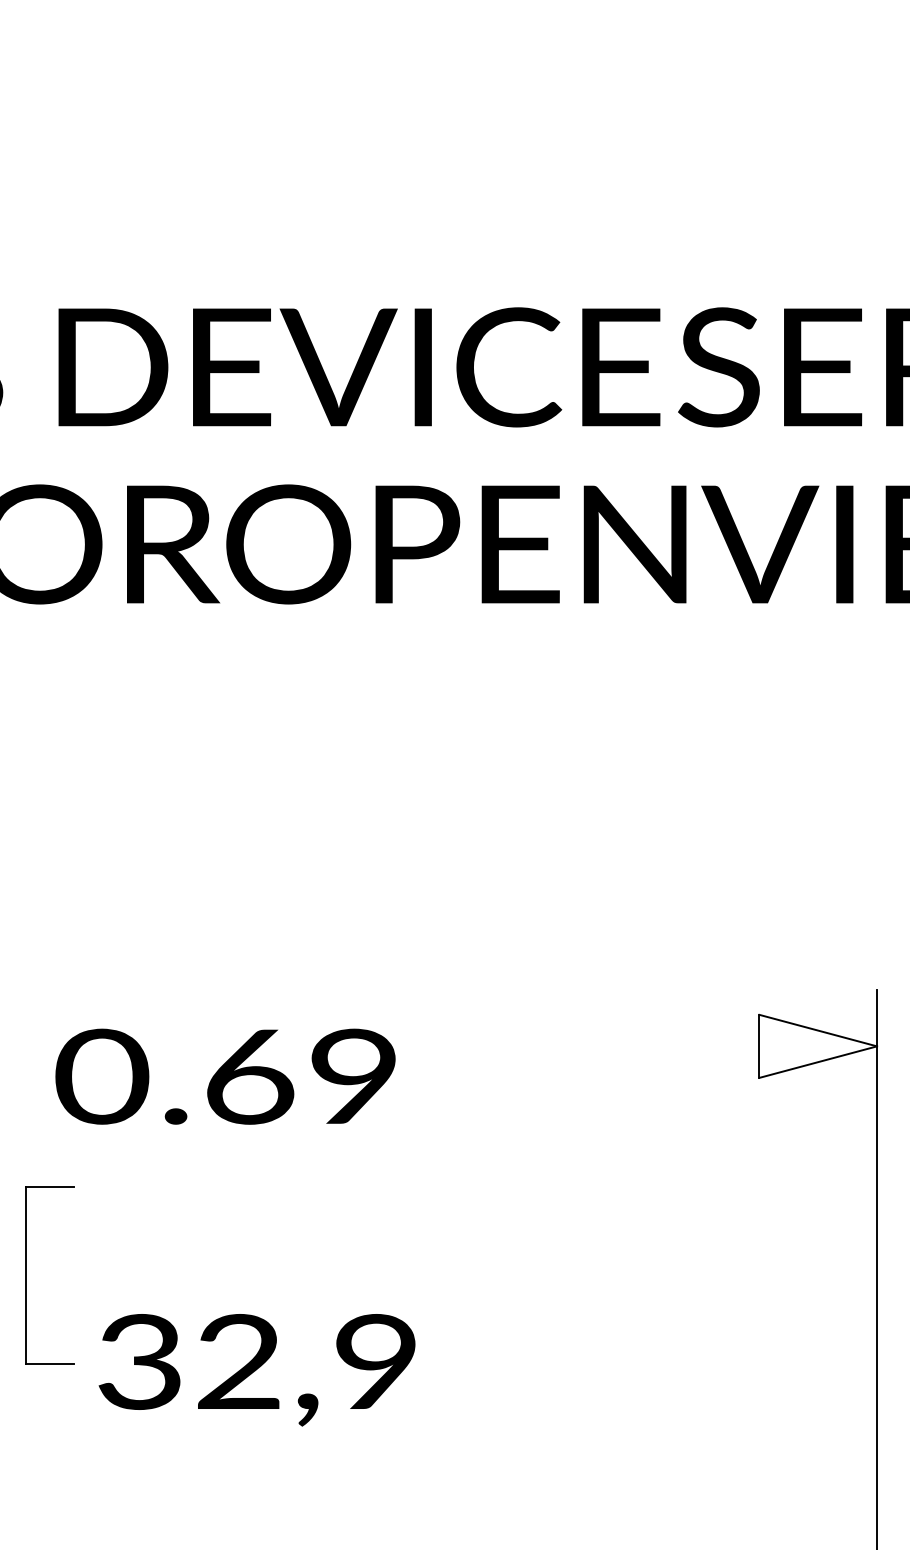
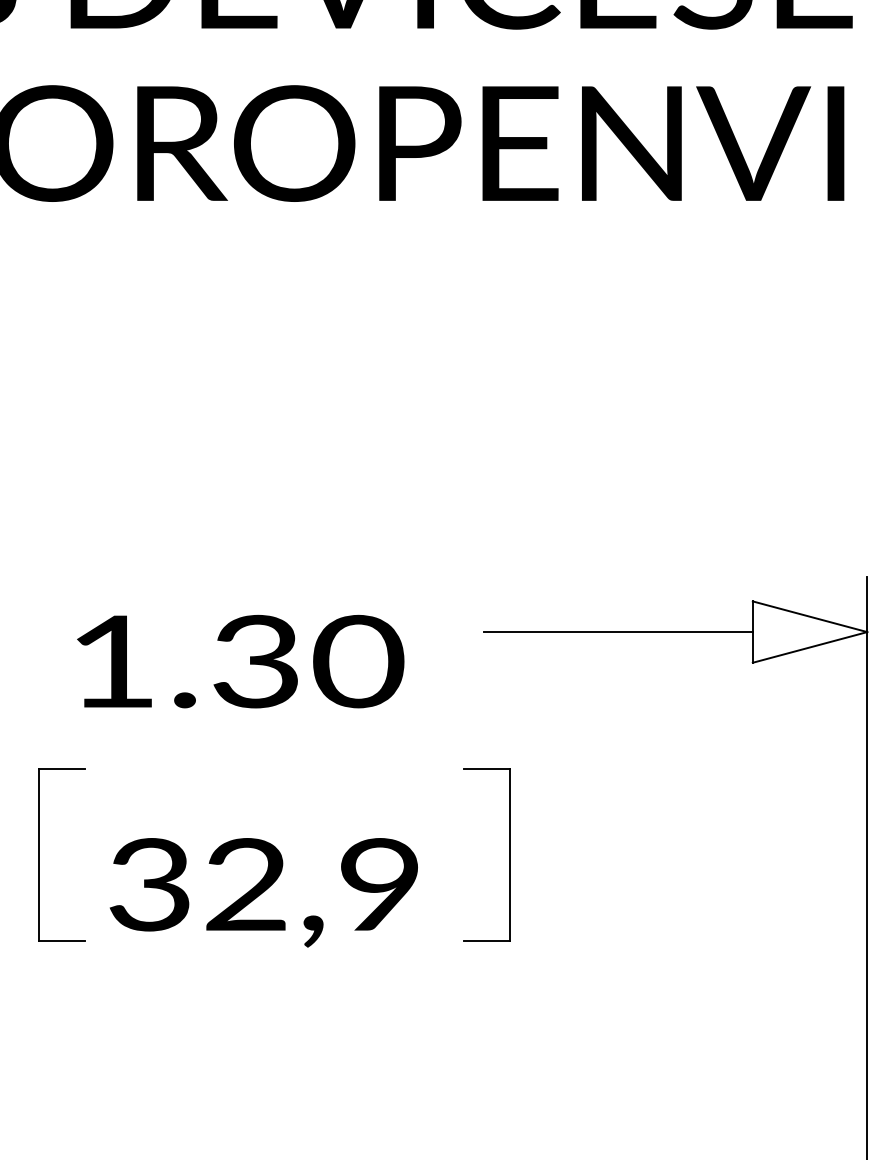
line: (621, 1046) -> (618, 632), added
text: (228, 1076) -> (236, 661), 0.69 -> 1.30
part: (508, 1275) -> (508, 855), added
text: (256, 1370) -> (263, 893), moved

